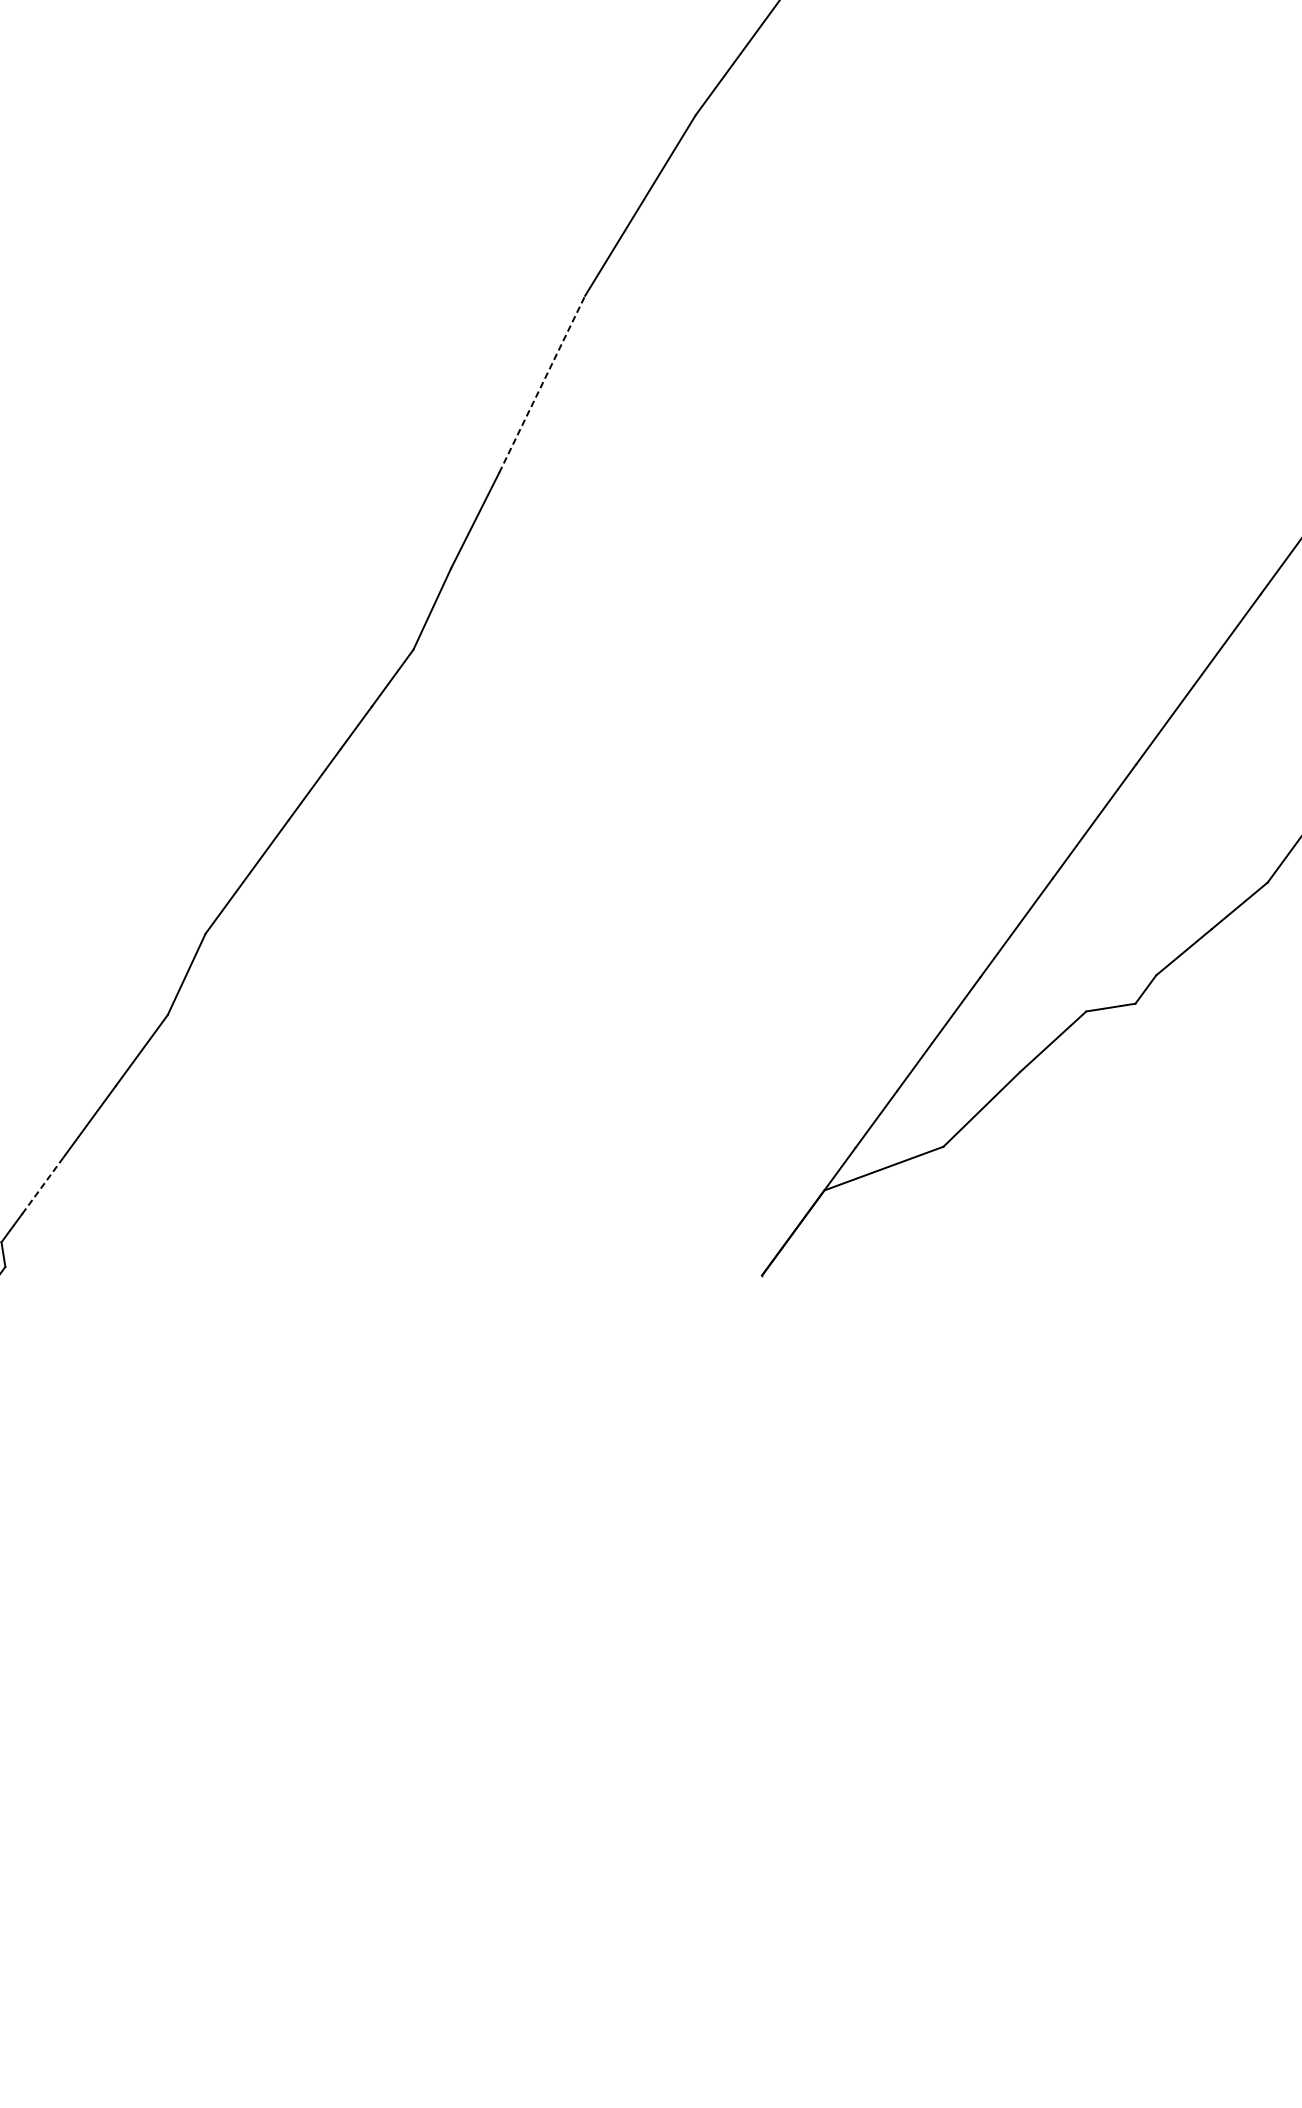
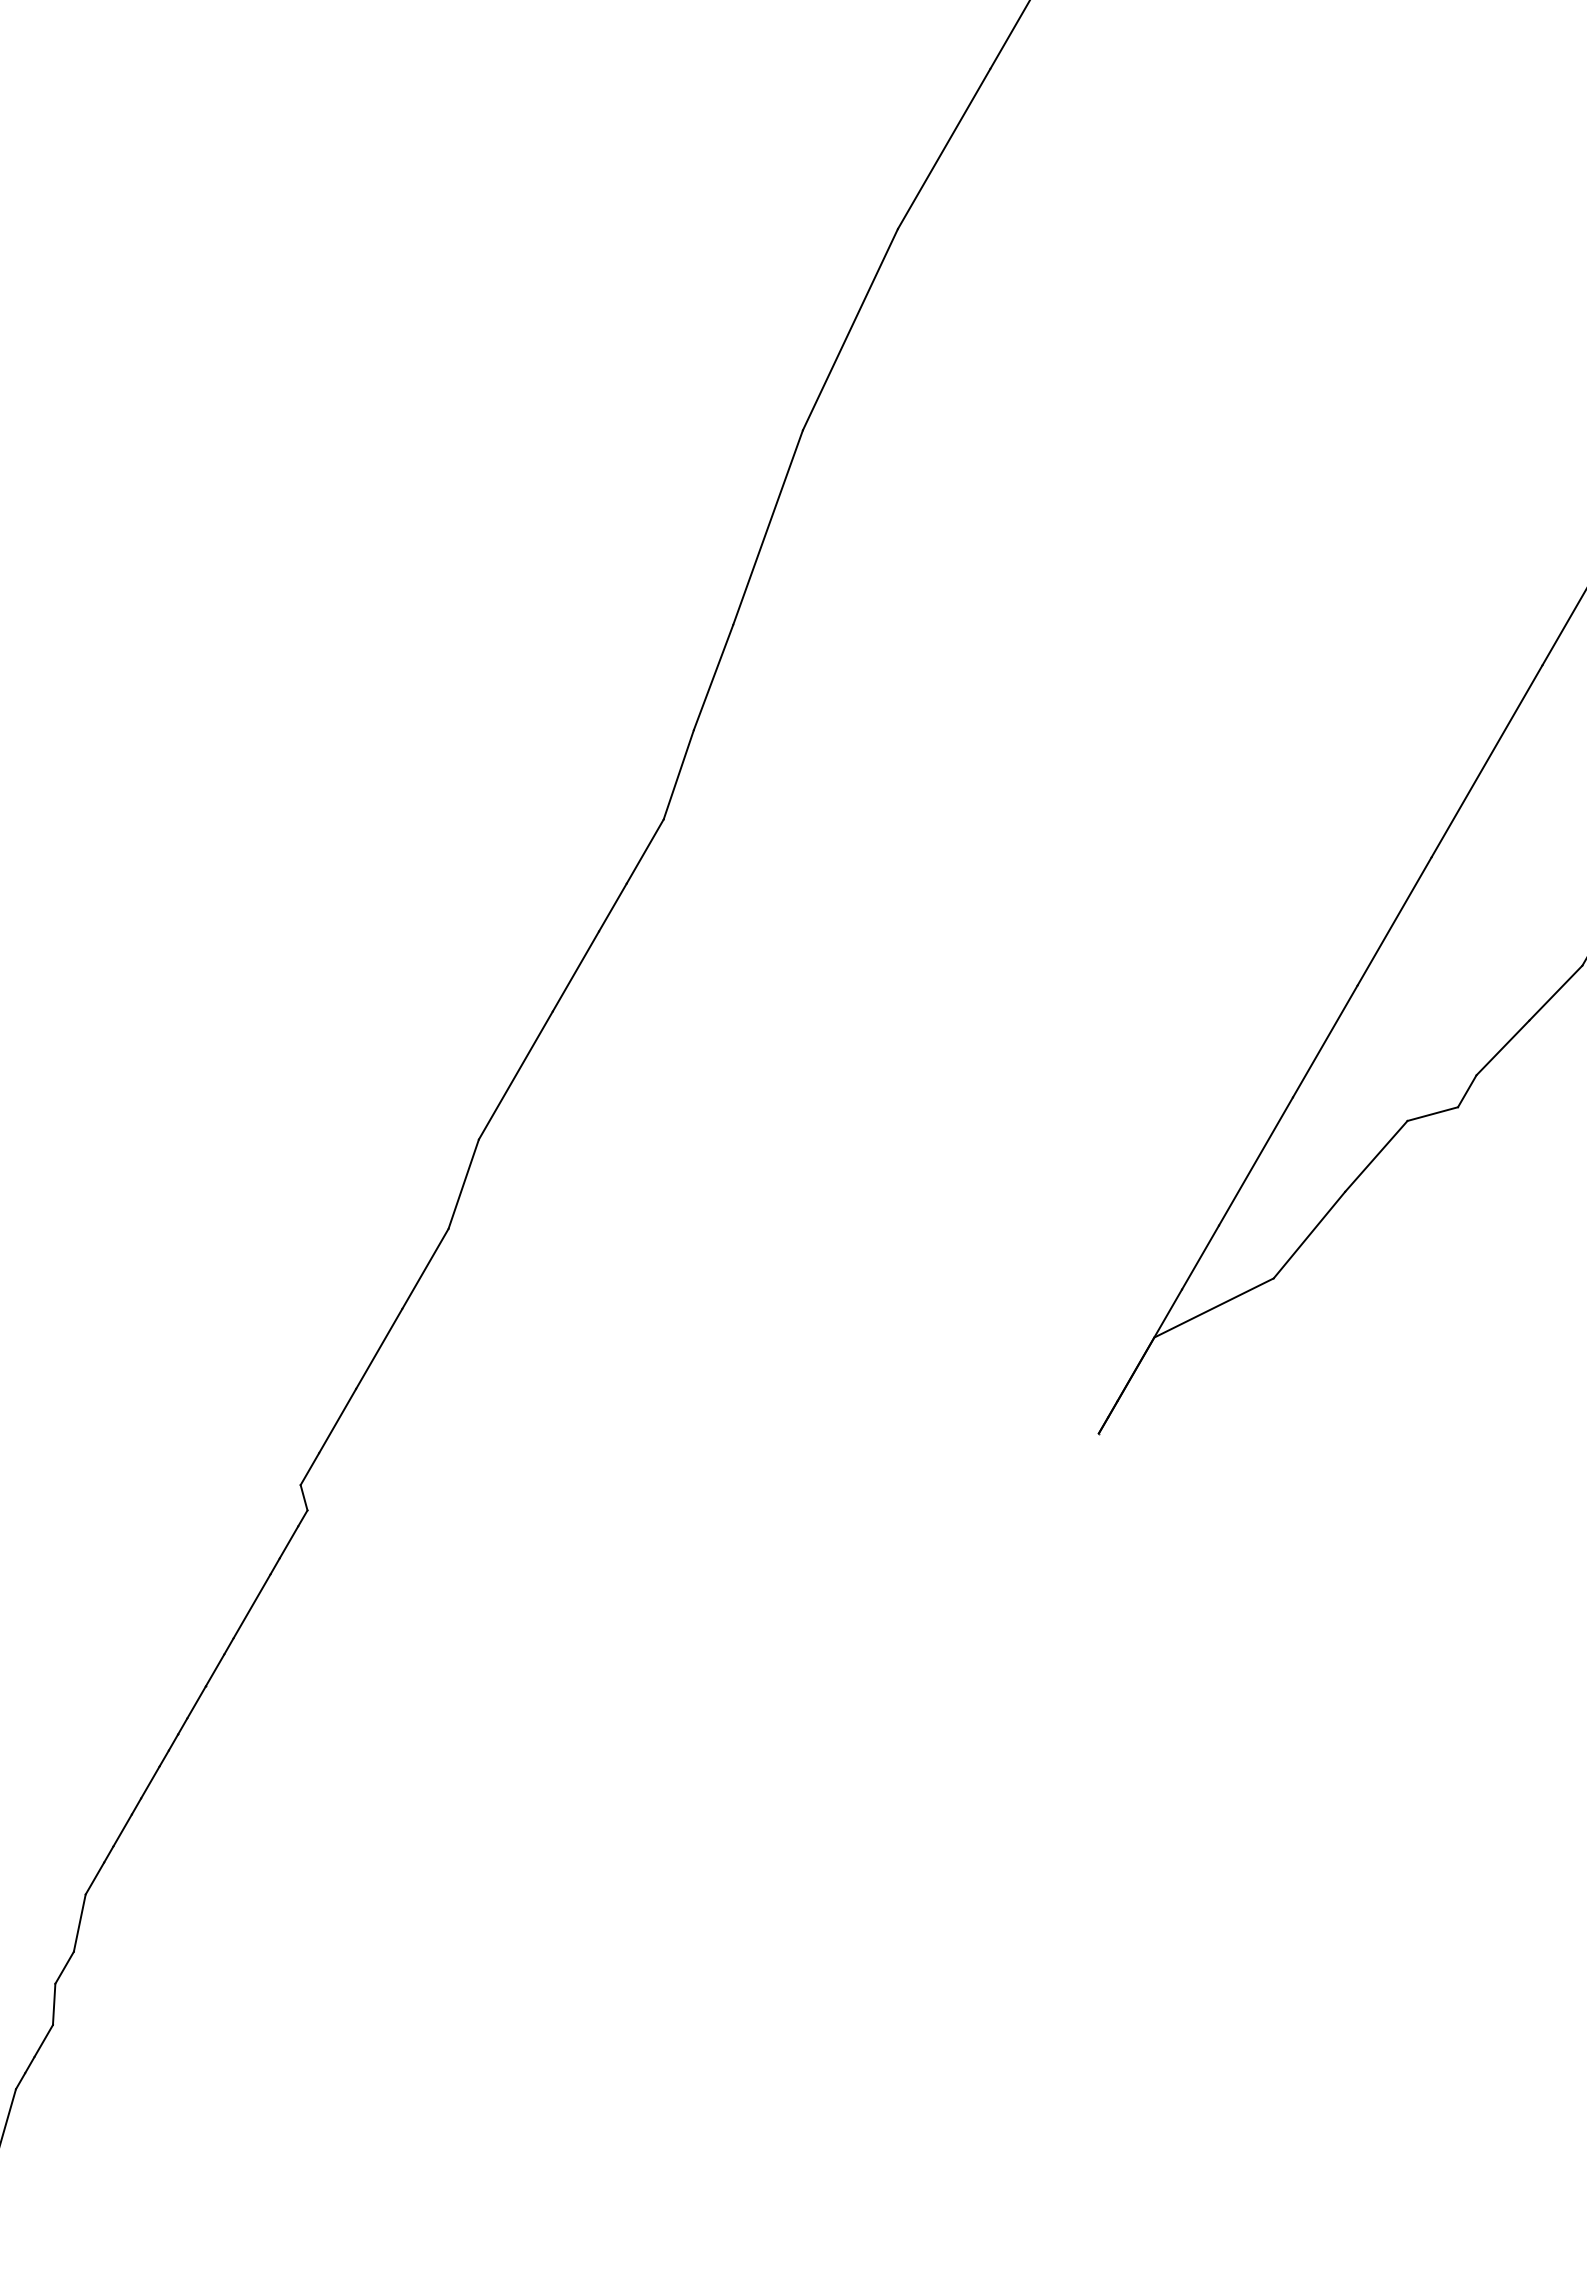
line: (542, 384) -> (768, 527), dashed -> solid
line: (43, 1184) -> (337, 1420), dashed -> solid

